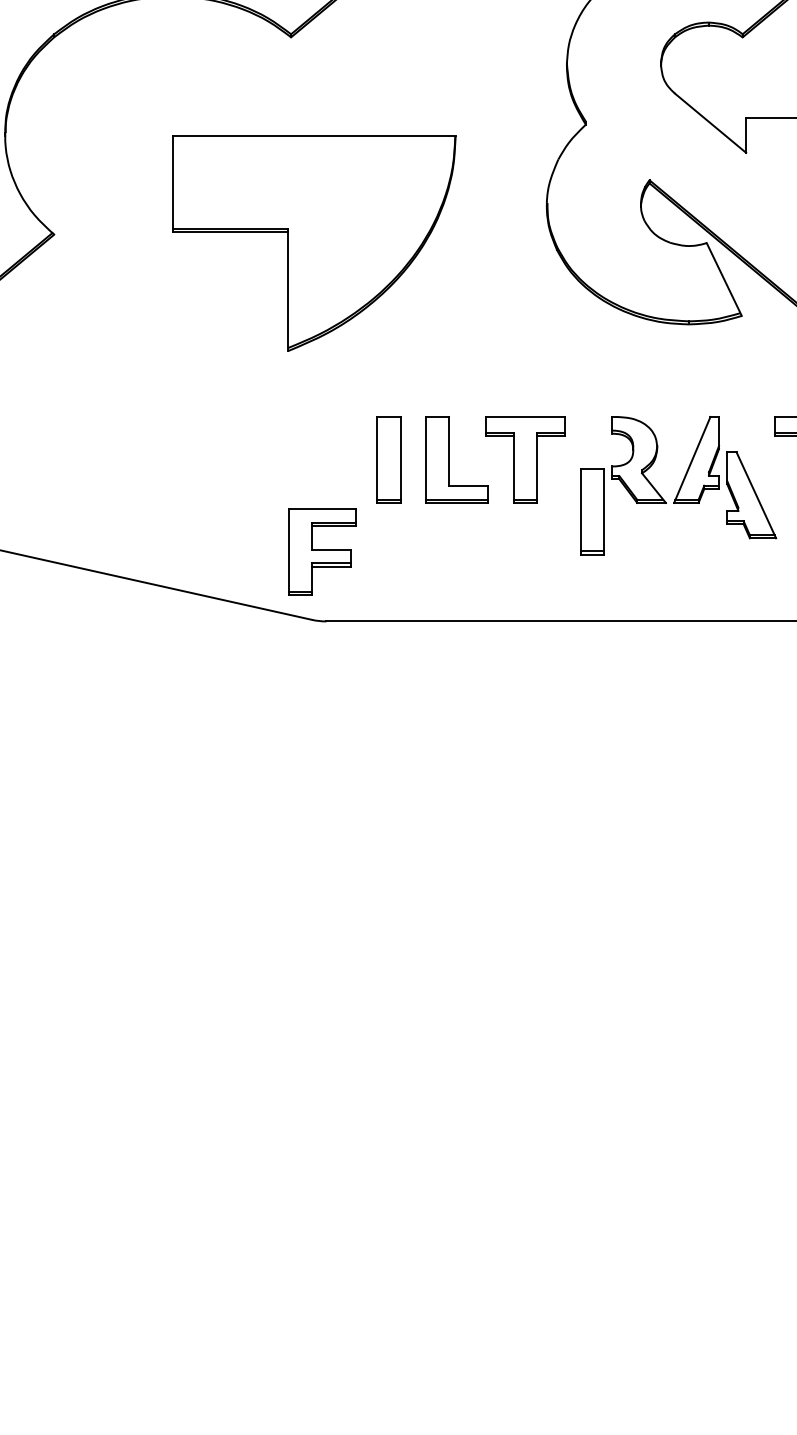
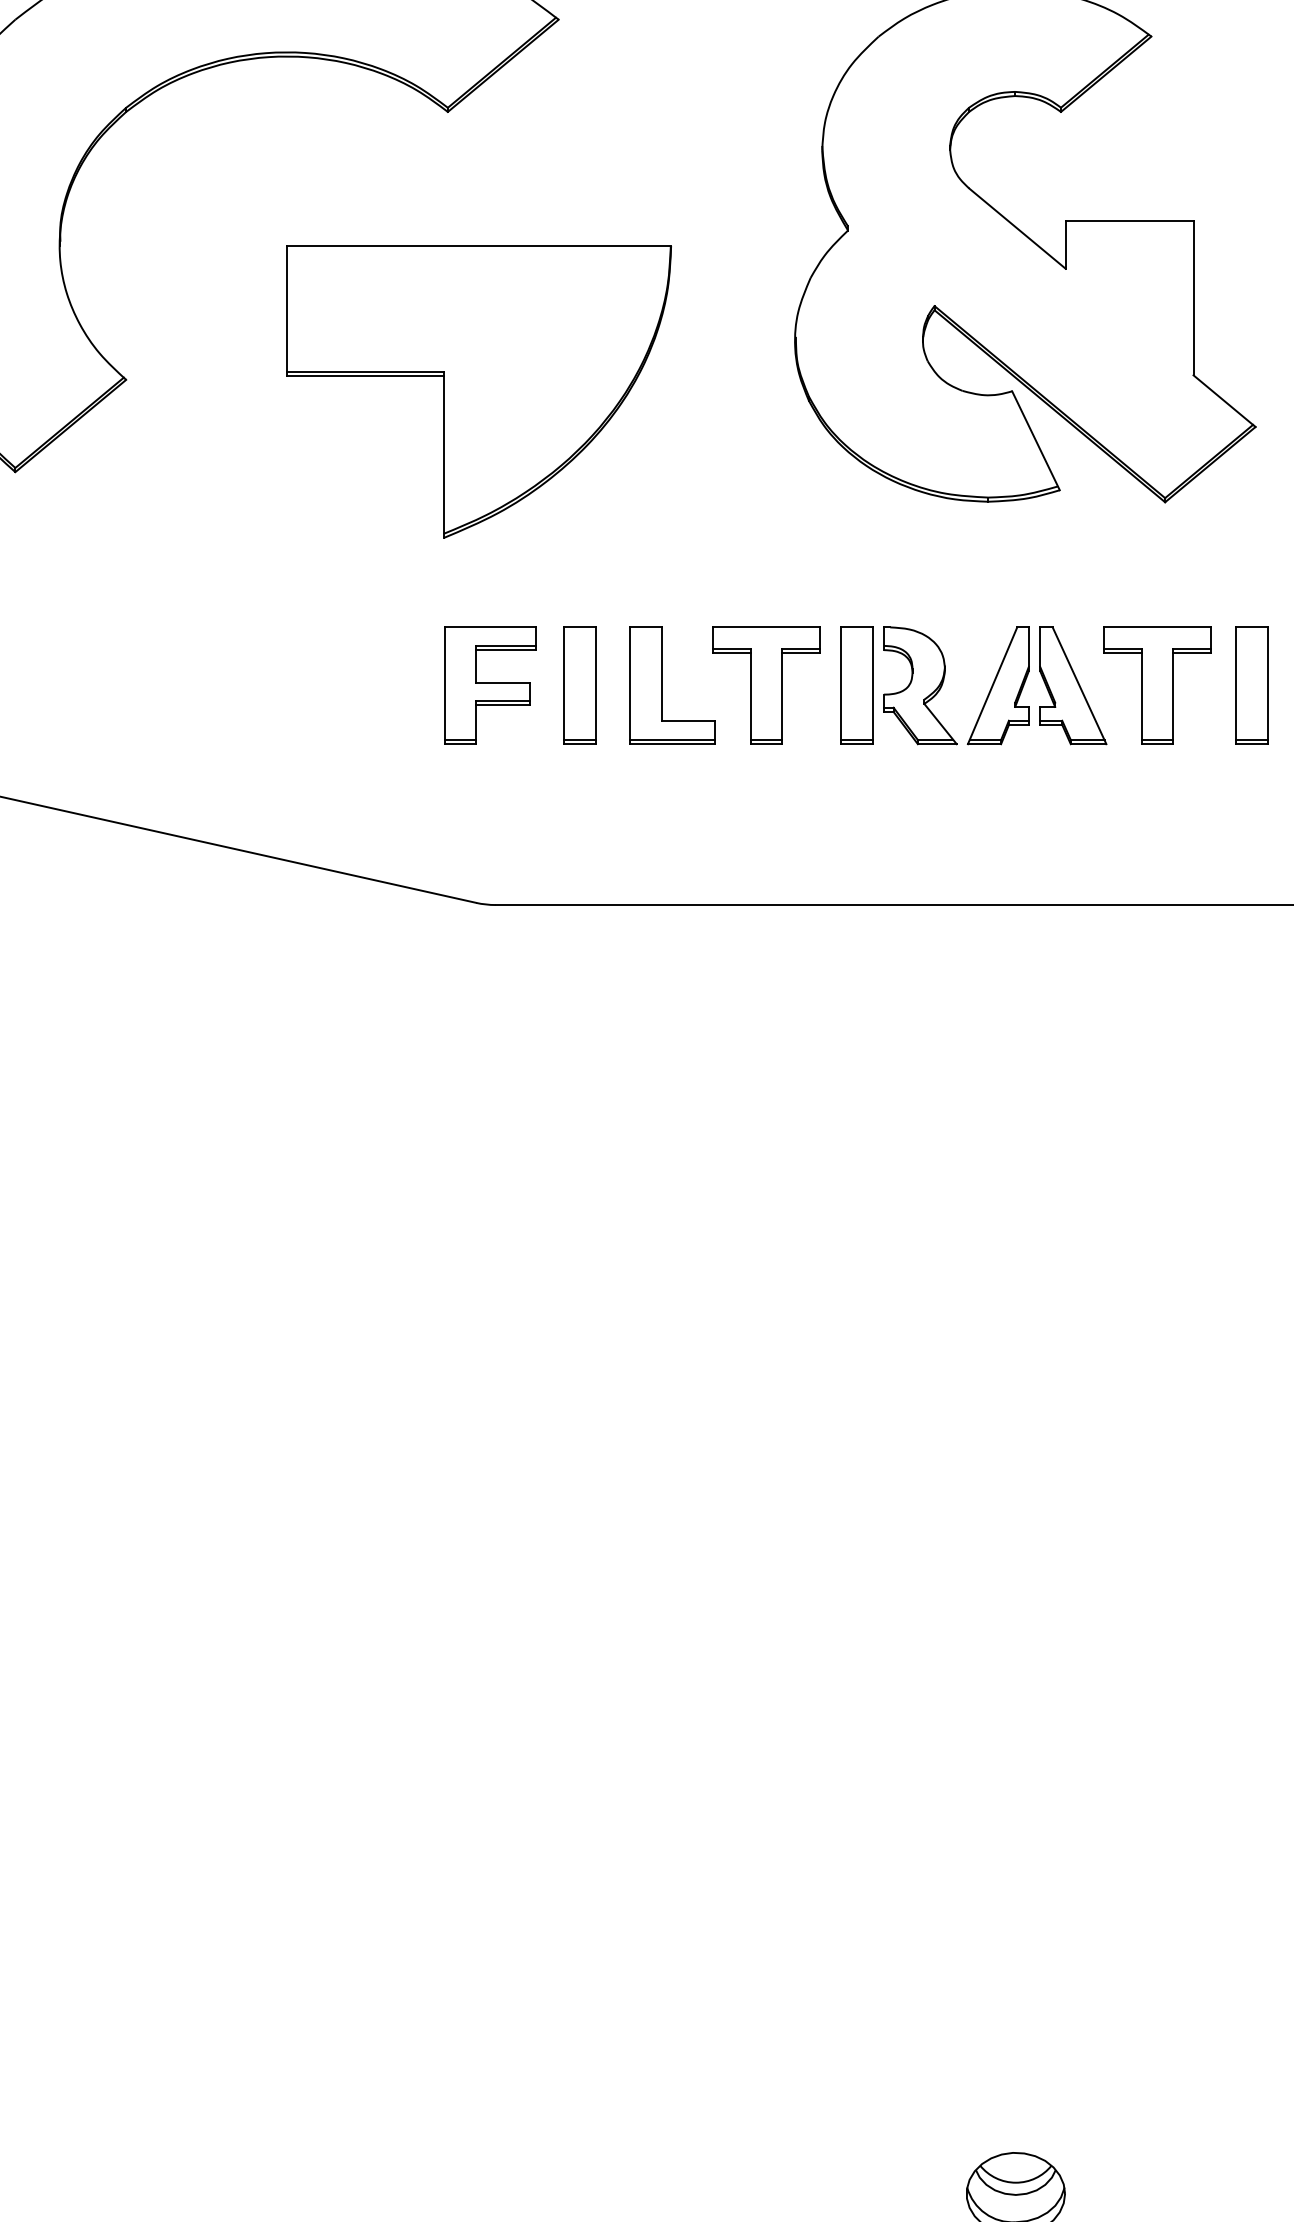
part: (751, 495) -> (1073, 685), moved
part: (592, 511) -> (856, 685), moved
part: (322, 551) -> (490, 685), moved

